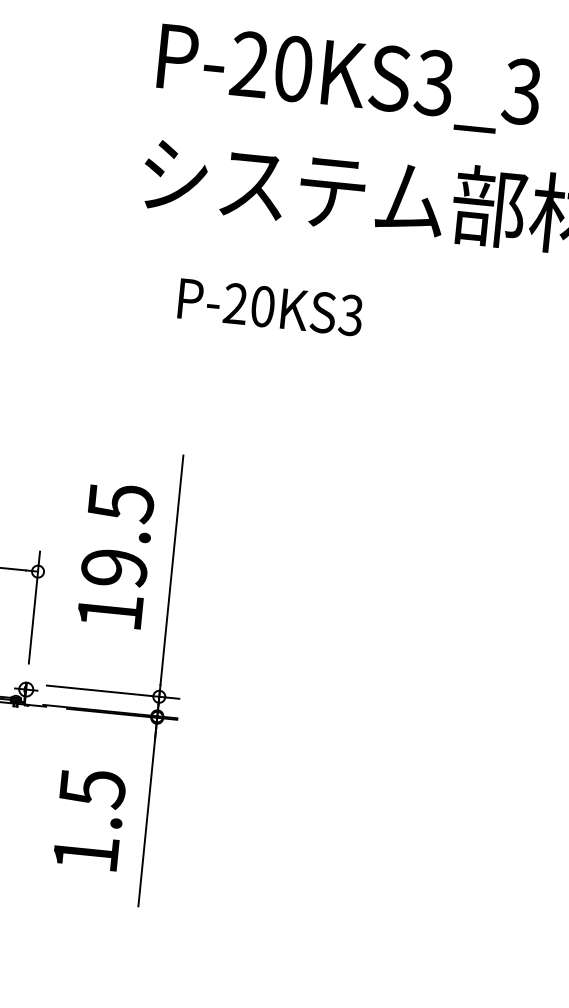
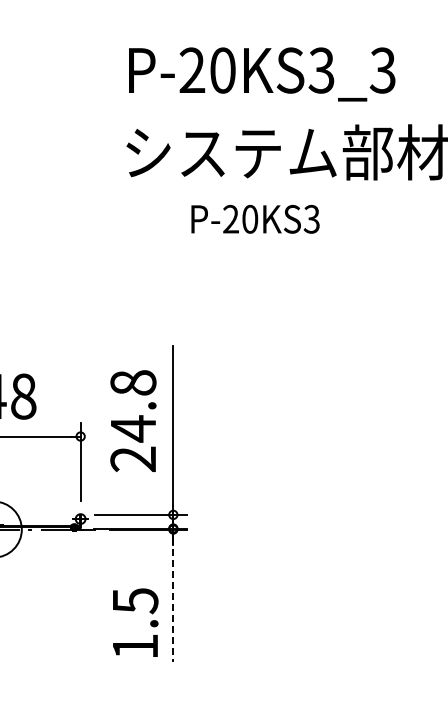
text: (270, 306) -> (255, 218), moved
text: (115, 557) -> (133, 421), 19.5 -> 24.8
line: (147, 817) -> (173, 599), solid -> dashed
text: (89, 819) -> (135, 622), moved

